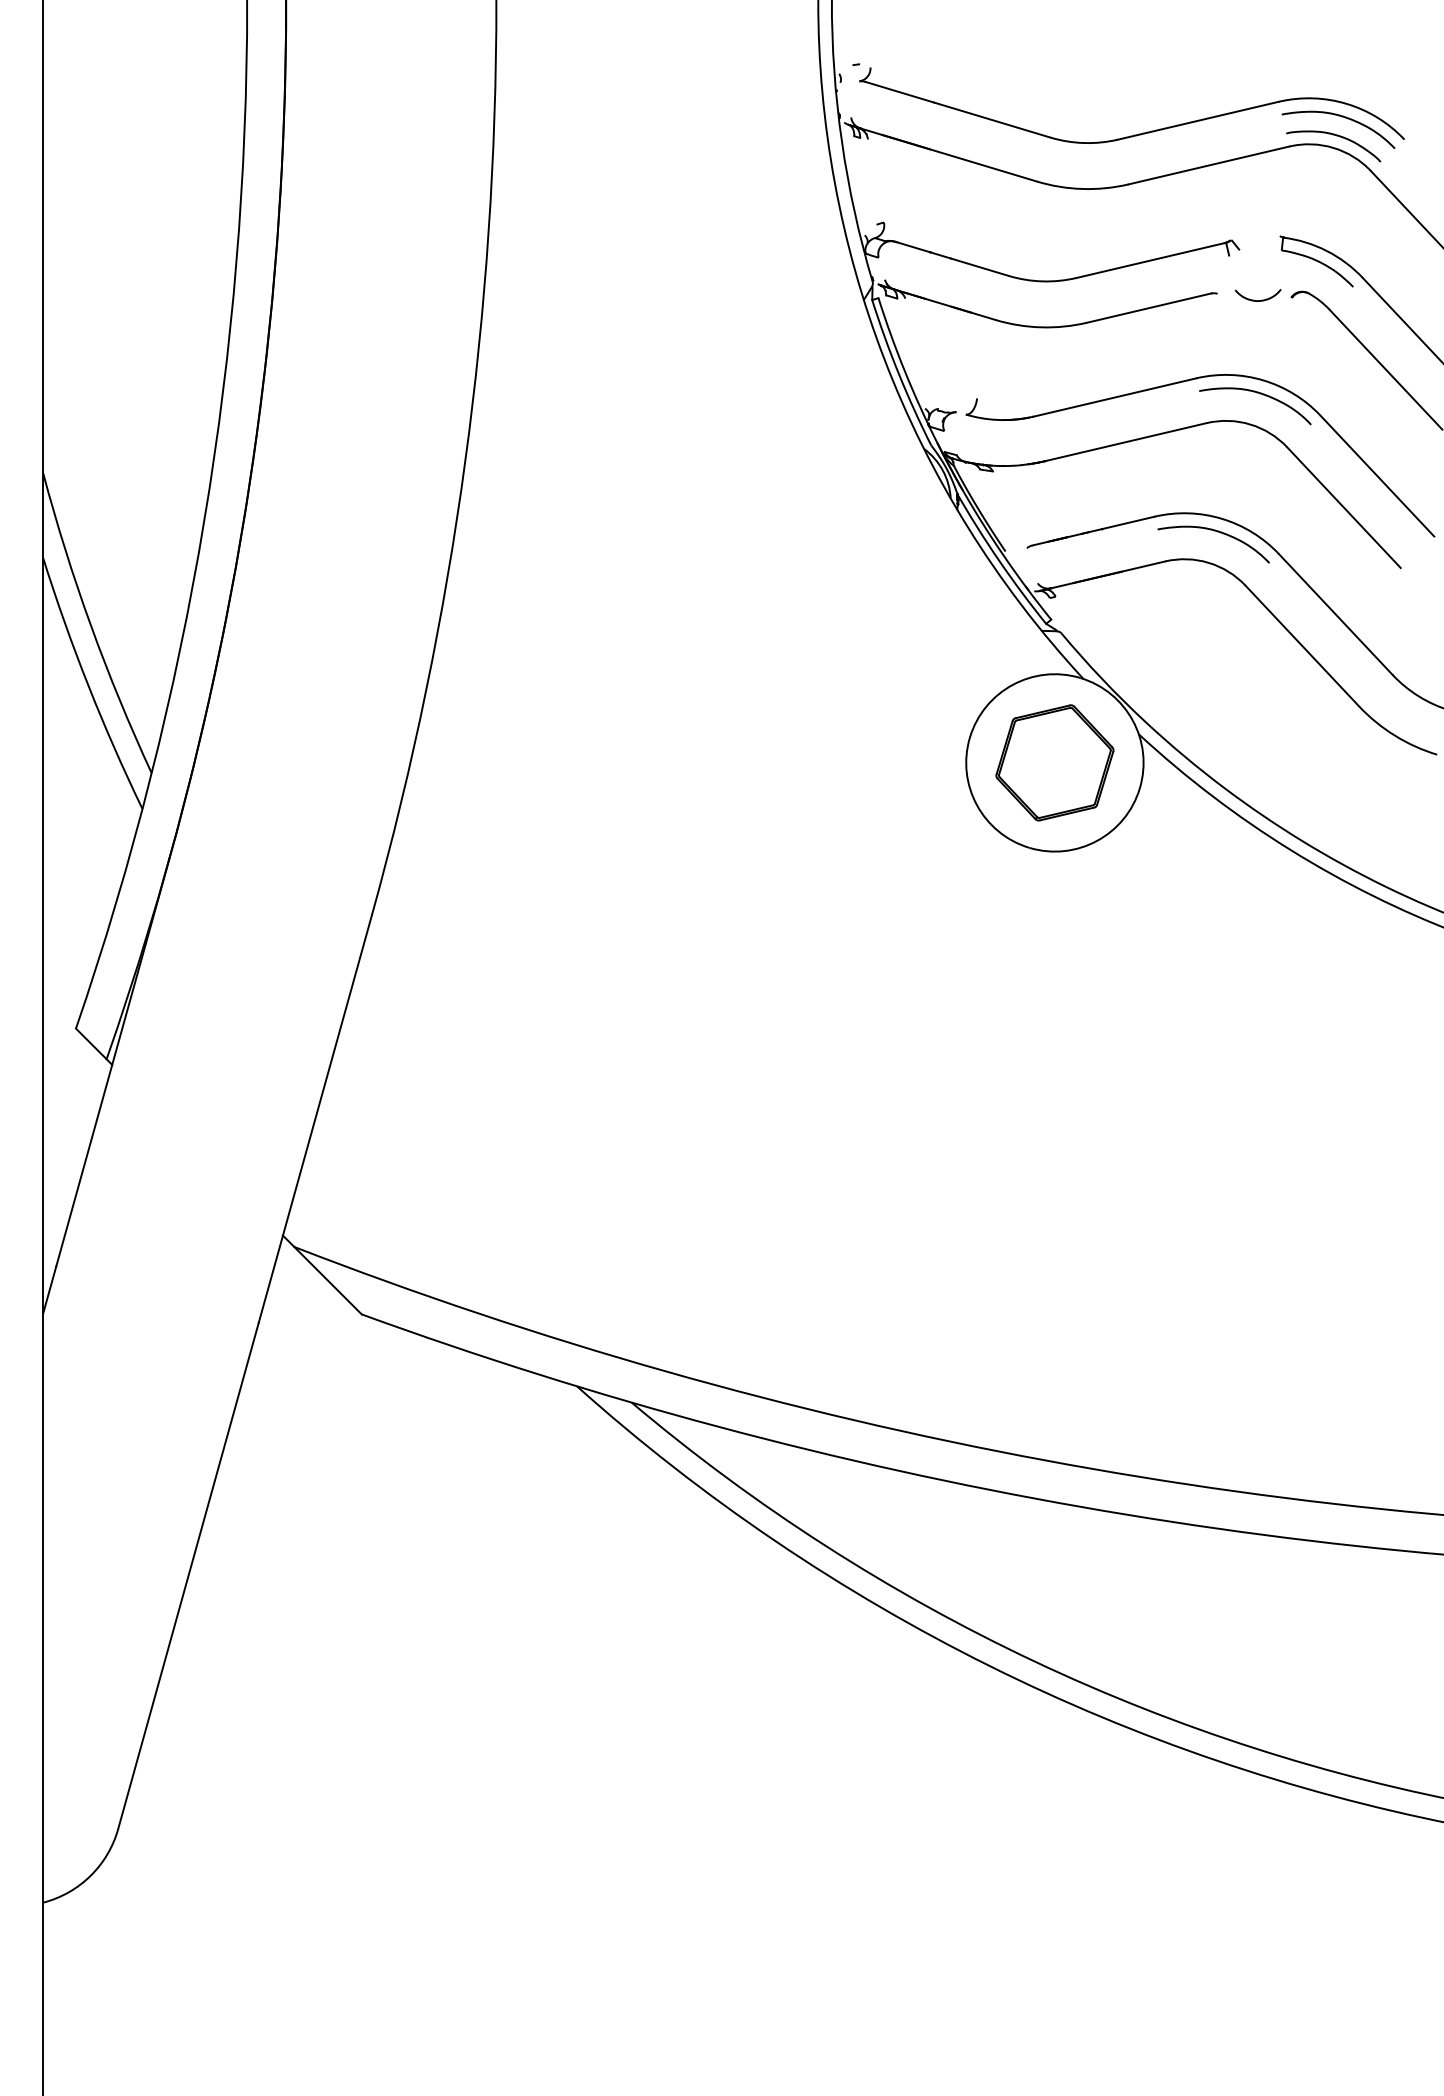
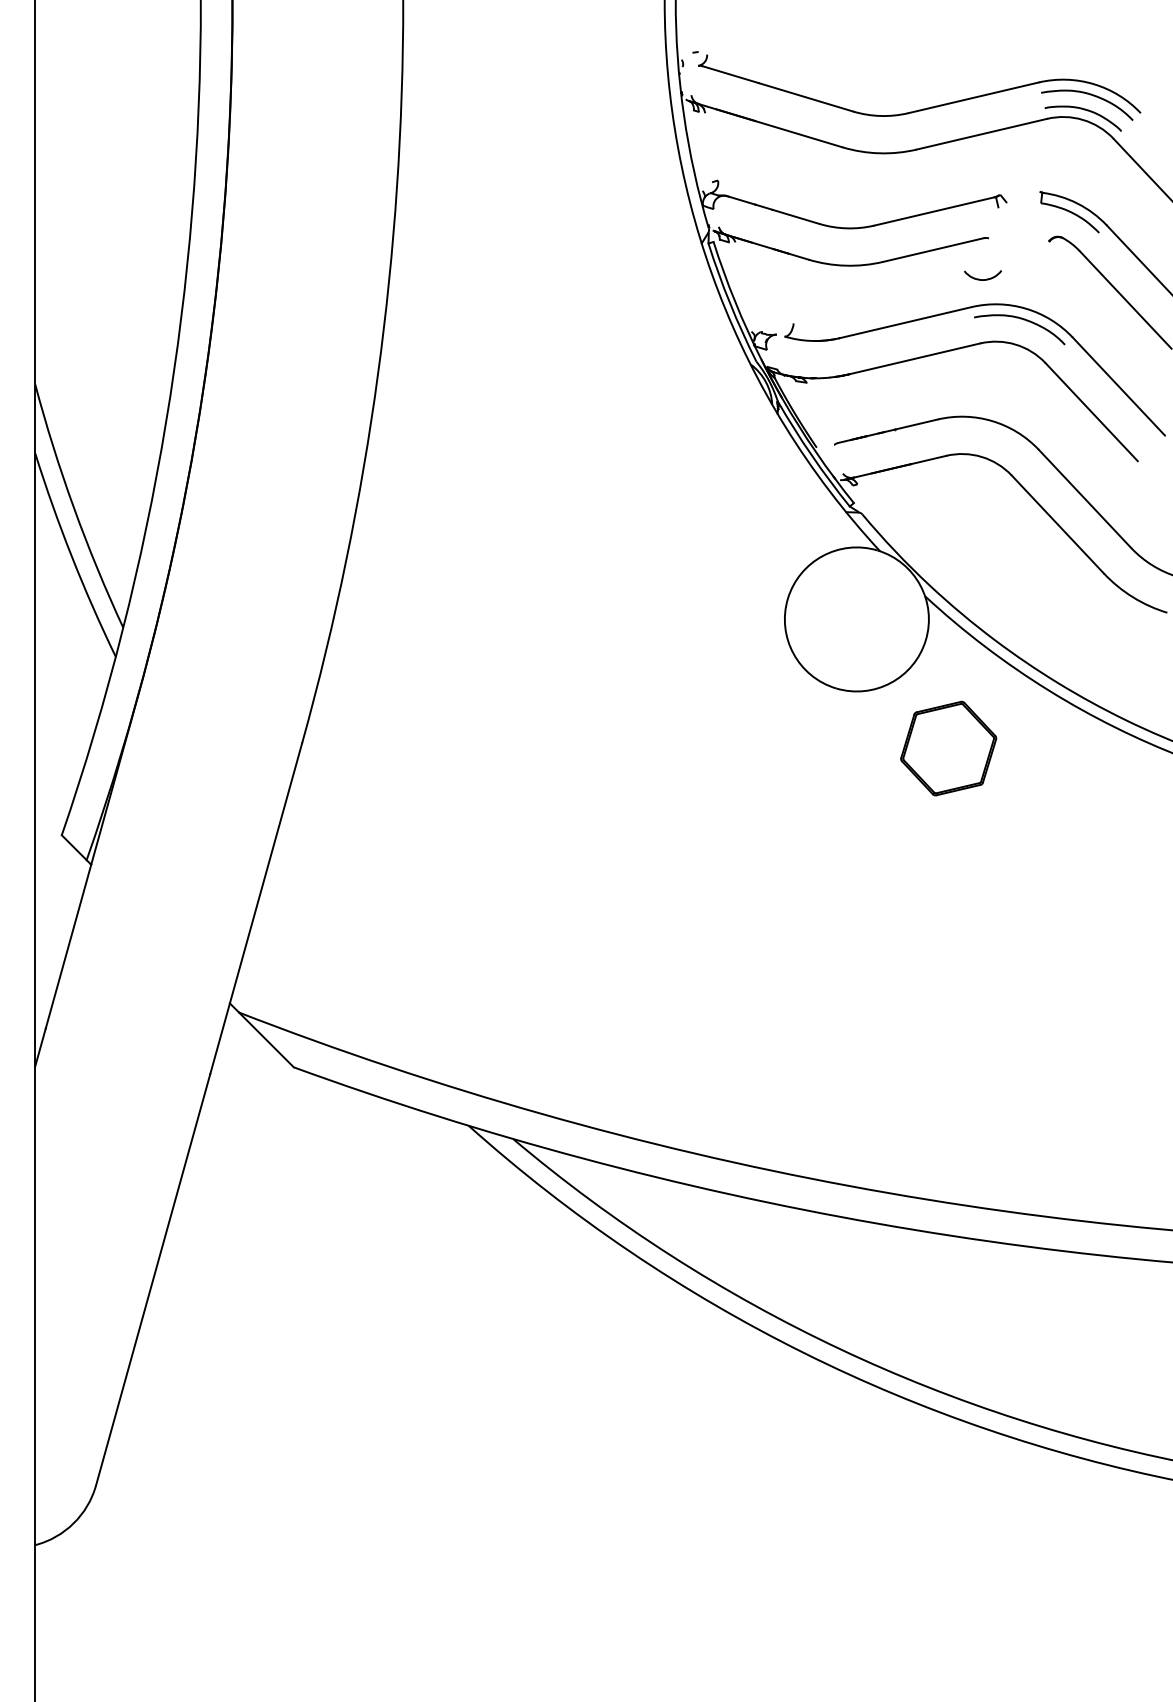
curve: (1254, 299) -> (980, 278), moved
curve: (1217, 532) -> (988, 432), removed
part: (1054, 762) -> (948, 748), moved

